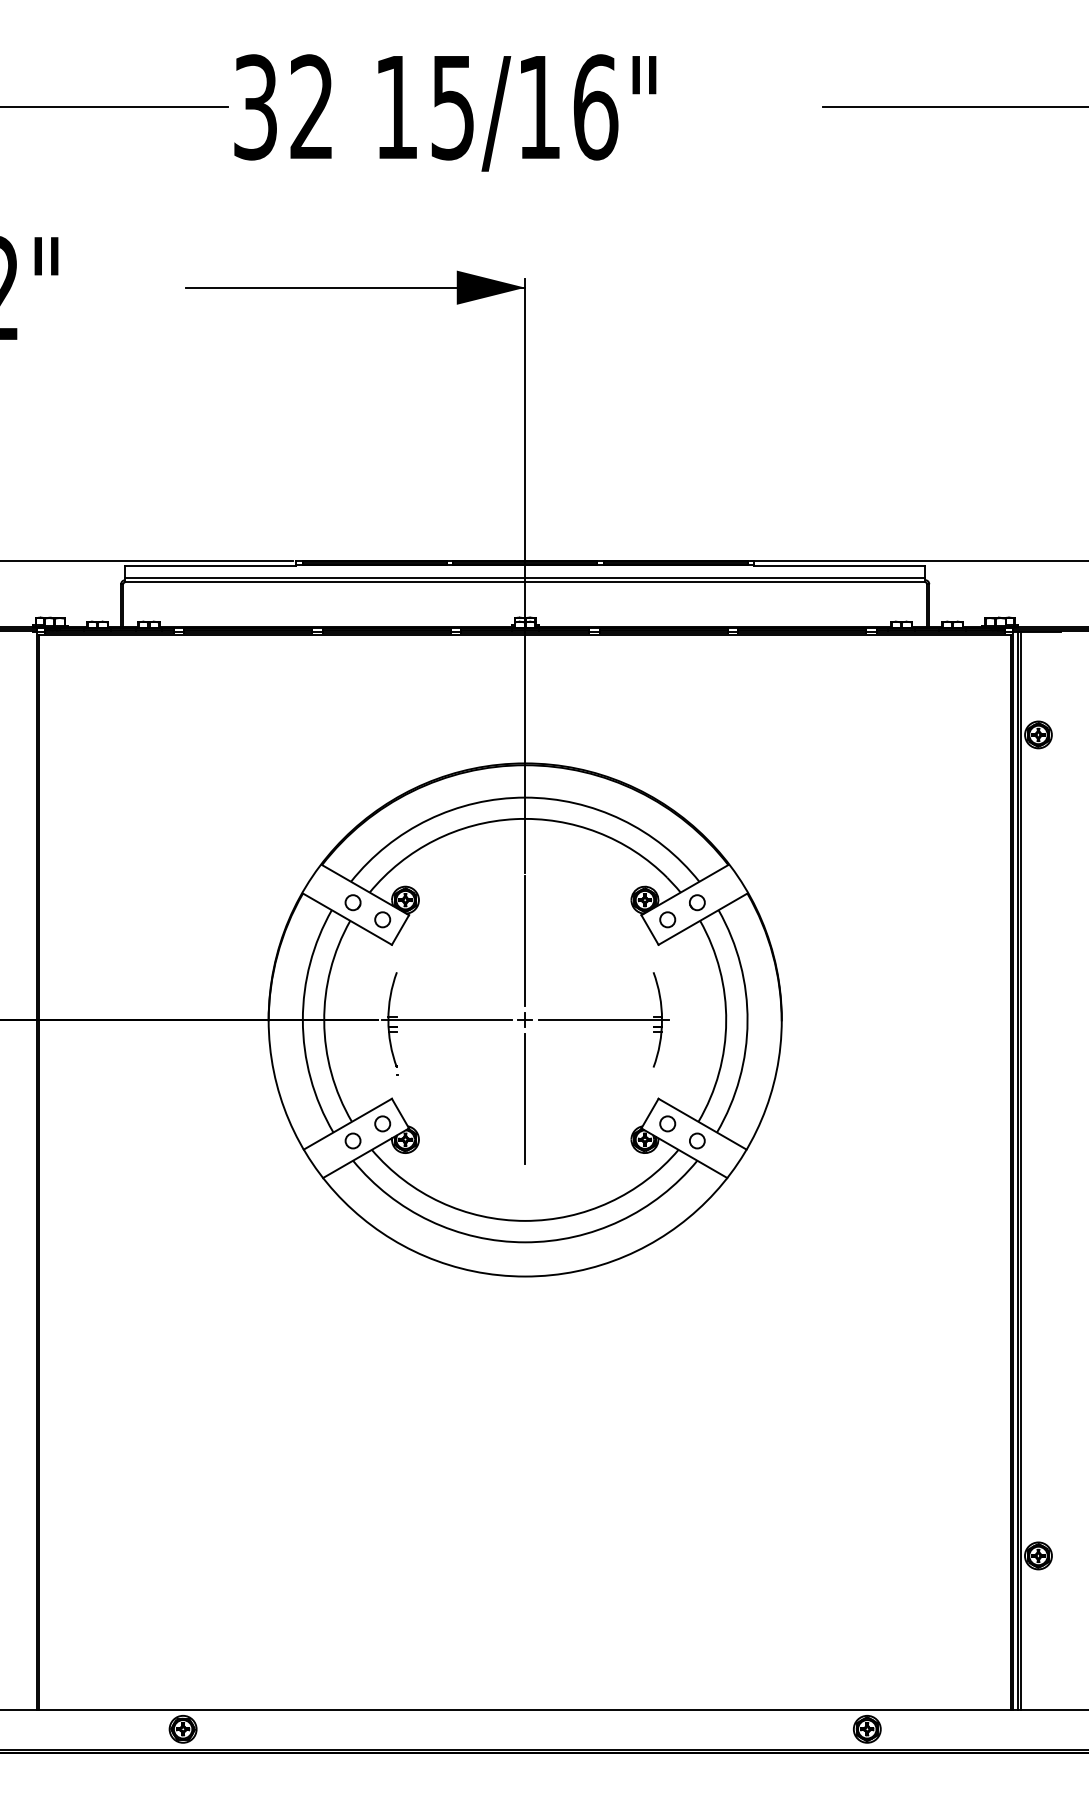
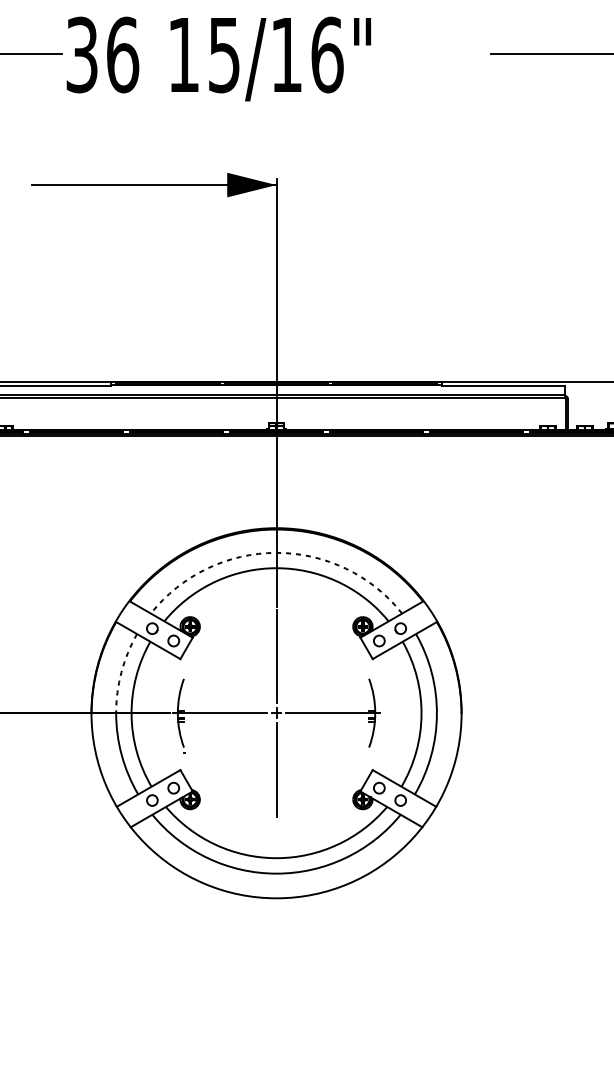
text: (312, 107) -> (123, 55), 32 -> 36
arc: (525, 797) -> (276, 552), solid -> dashed
arc: (310, 963) -> (121, 672), solid -> dashed

